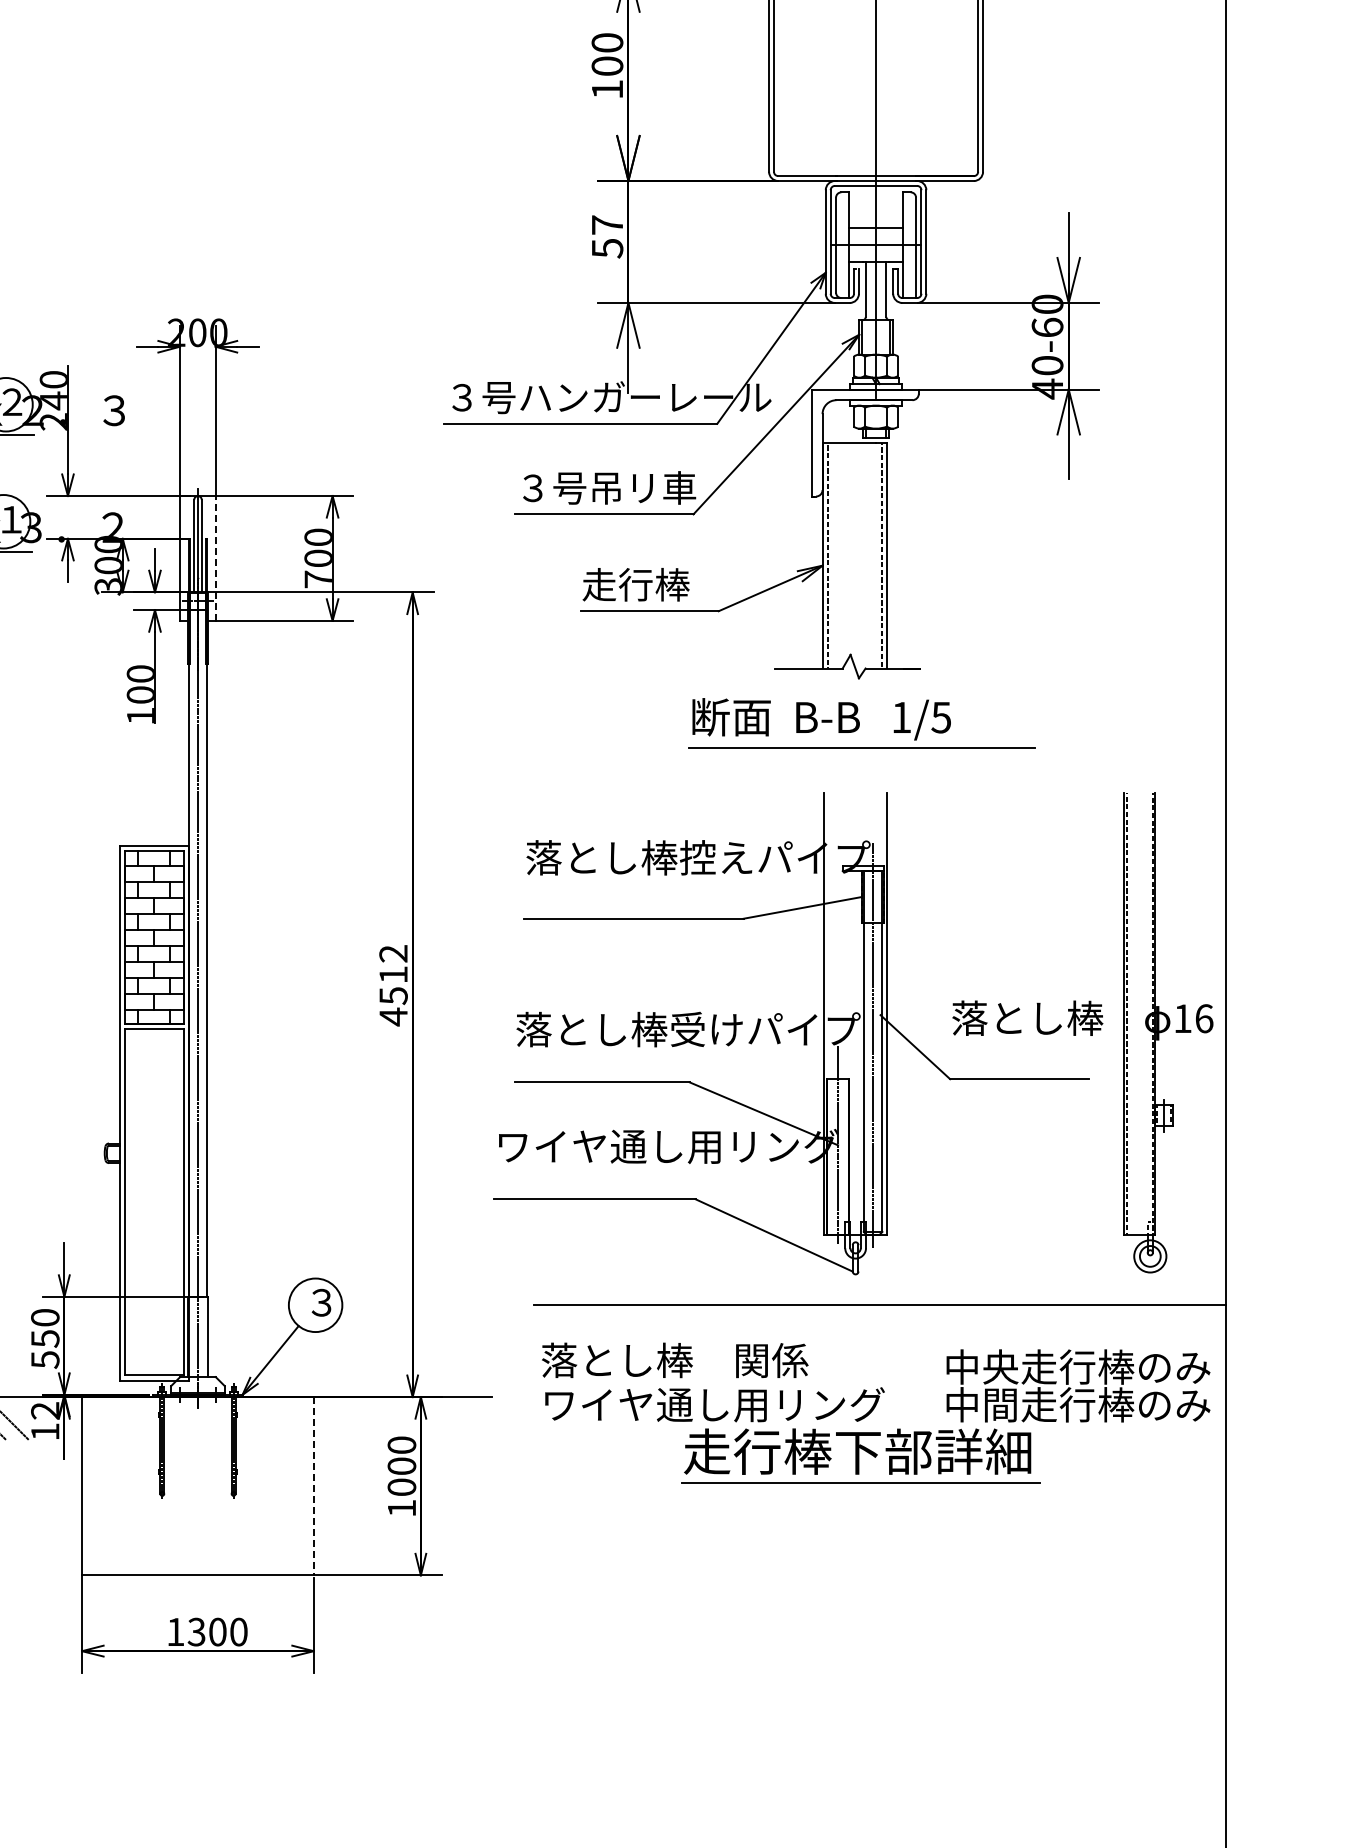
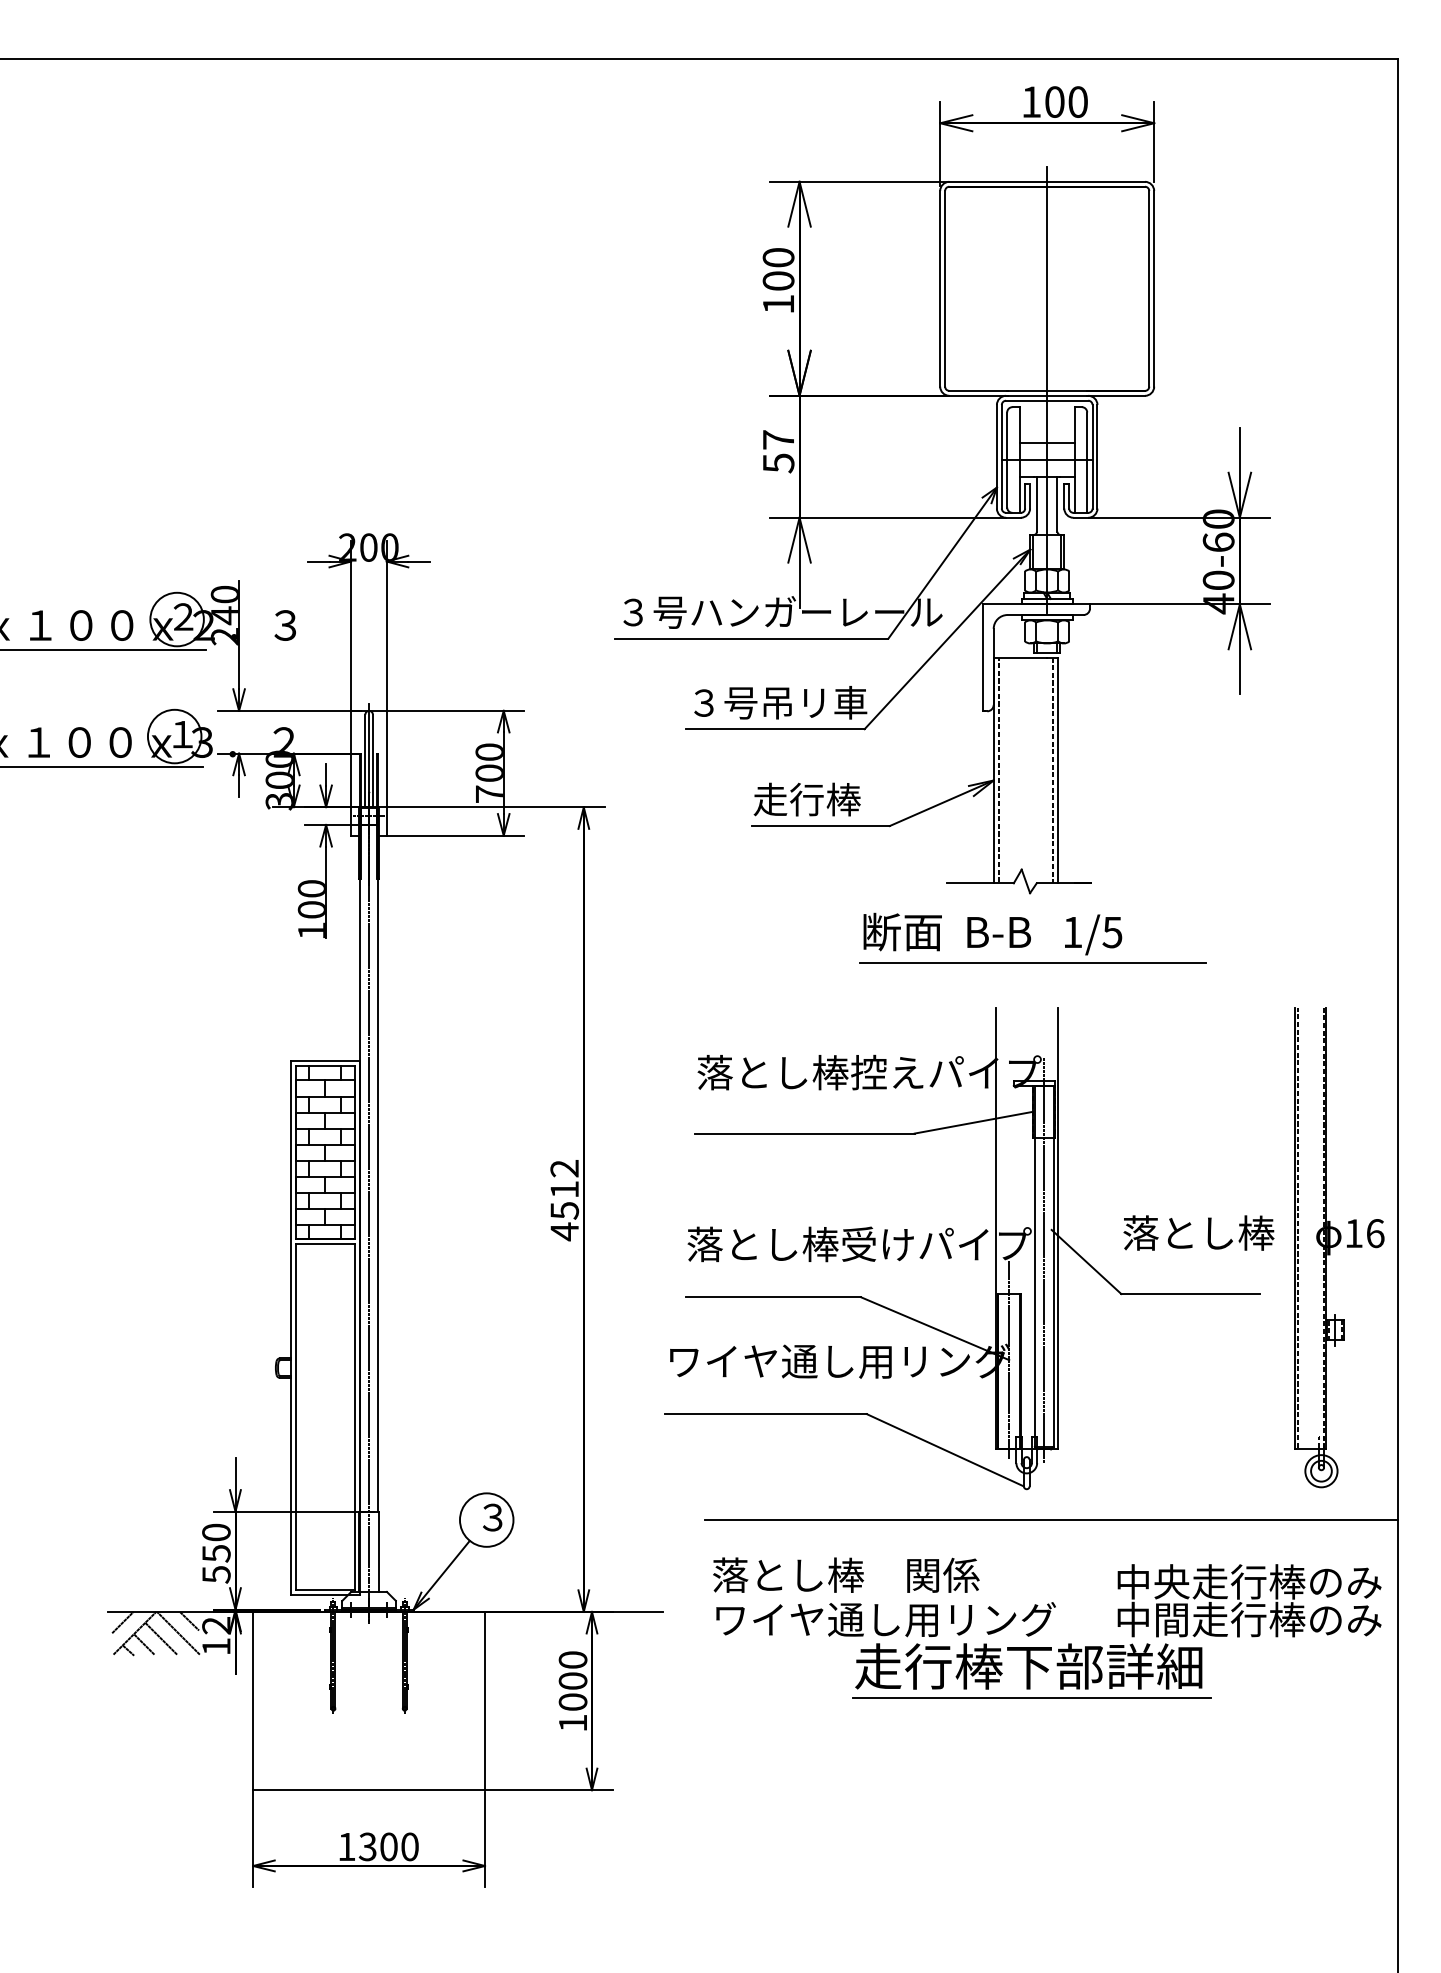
line: (215, 557) -> (386, 772), dashed -> solid
line: (18, 1406) -> (189, 1621), added
line: (314, 1486) -> (485, 1701), dashed -> solid

